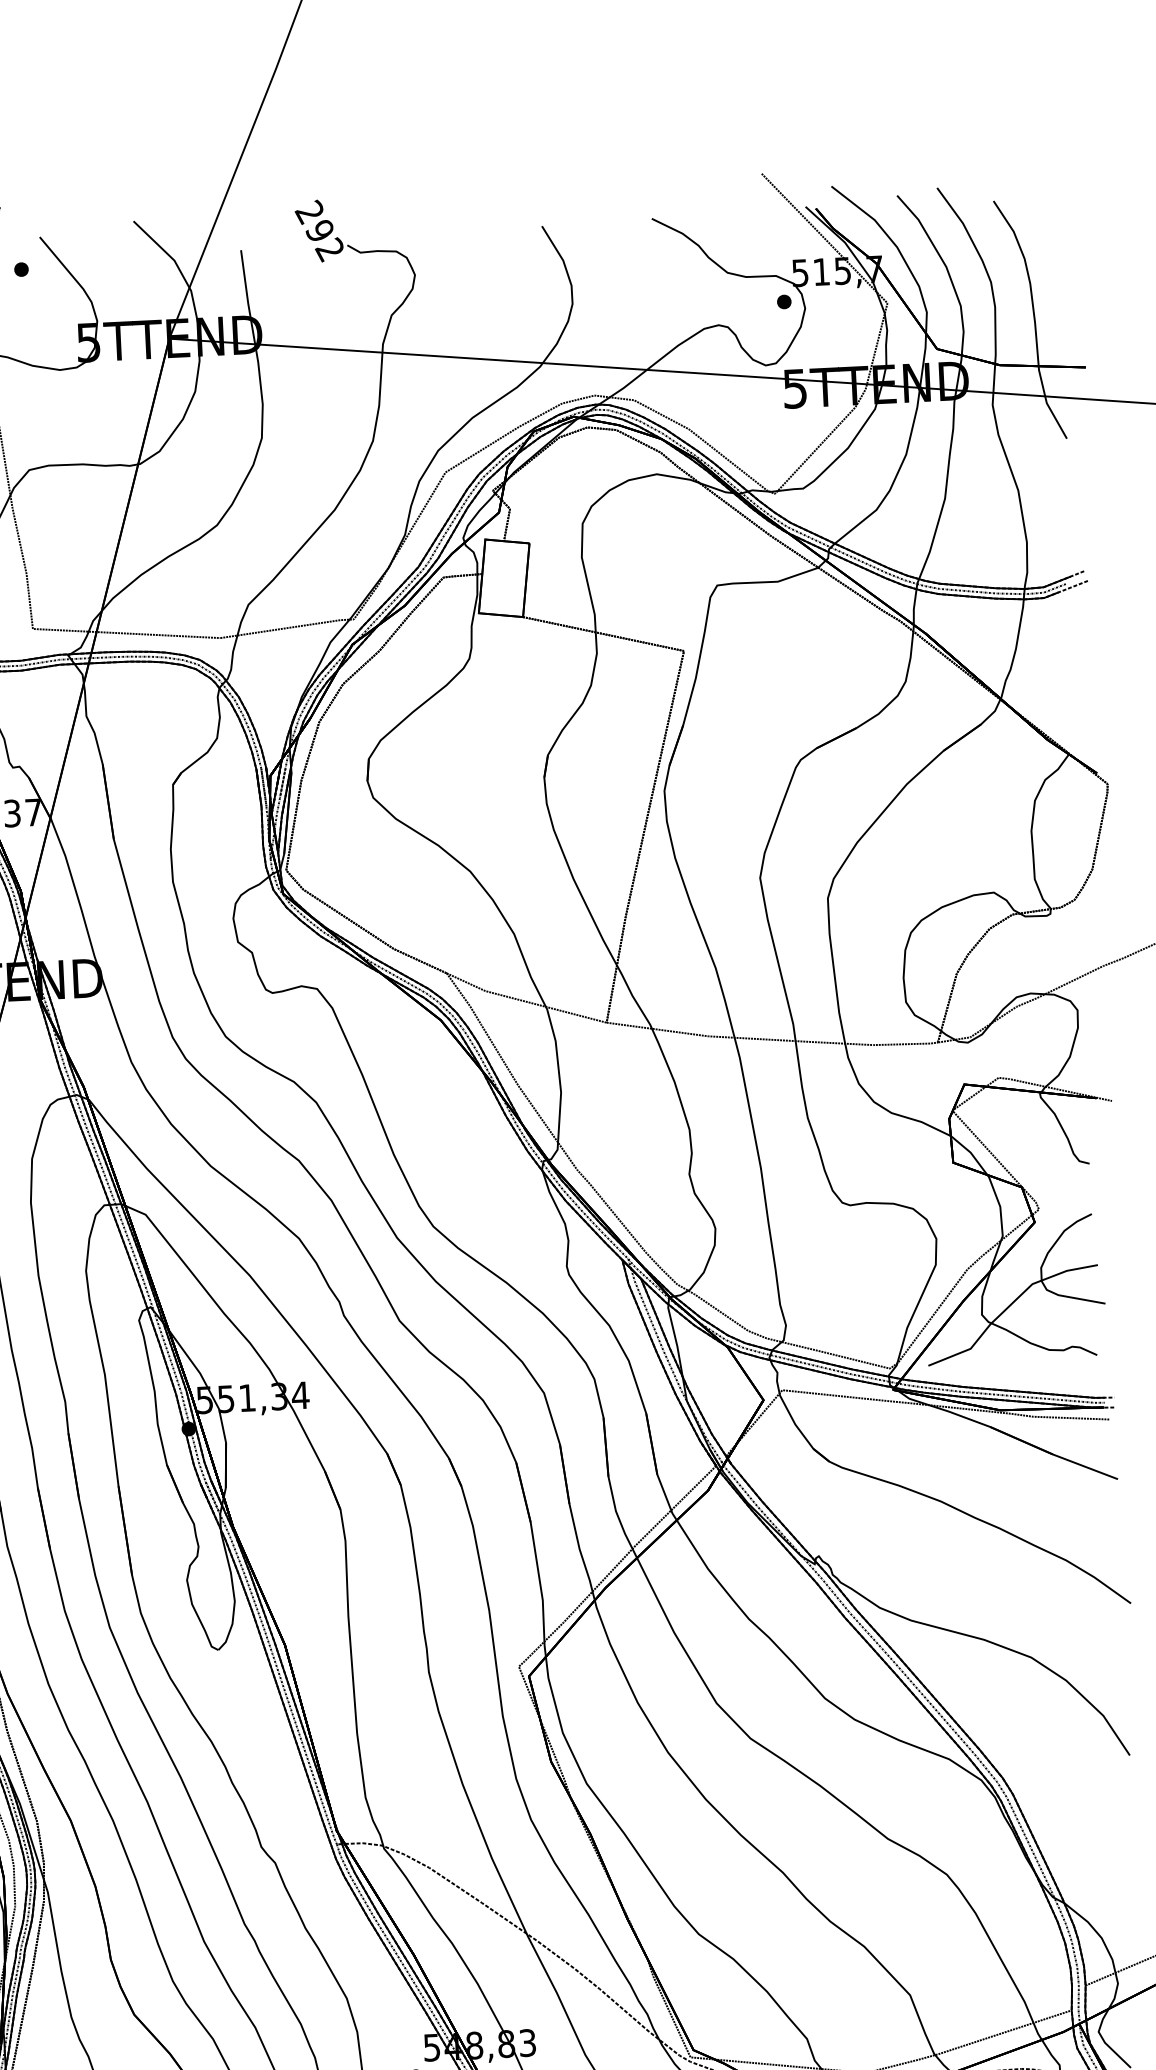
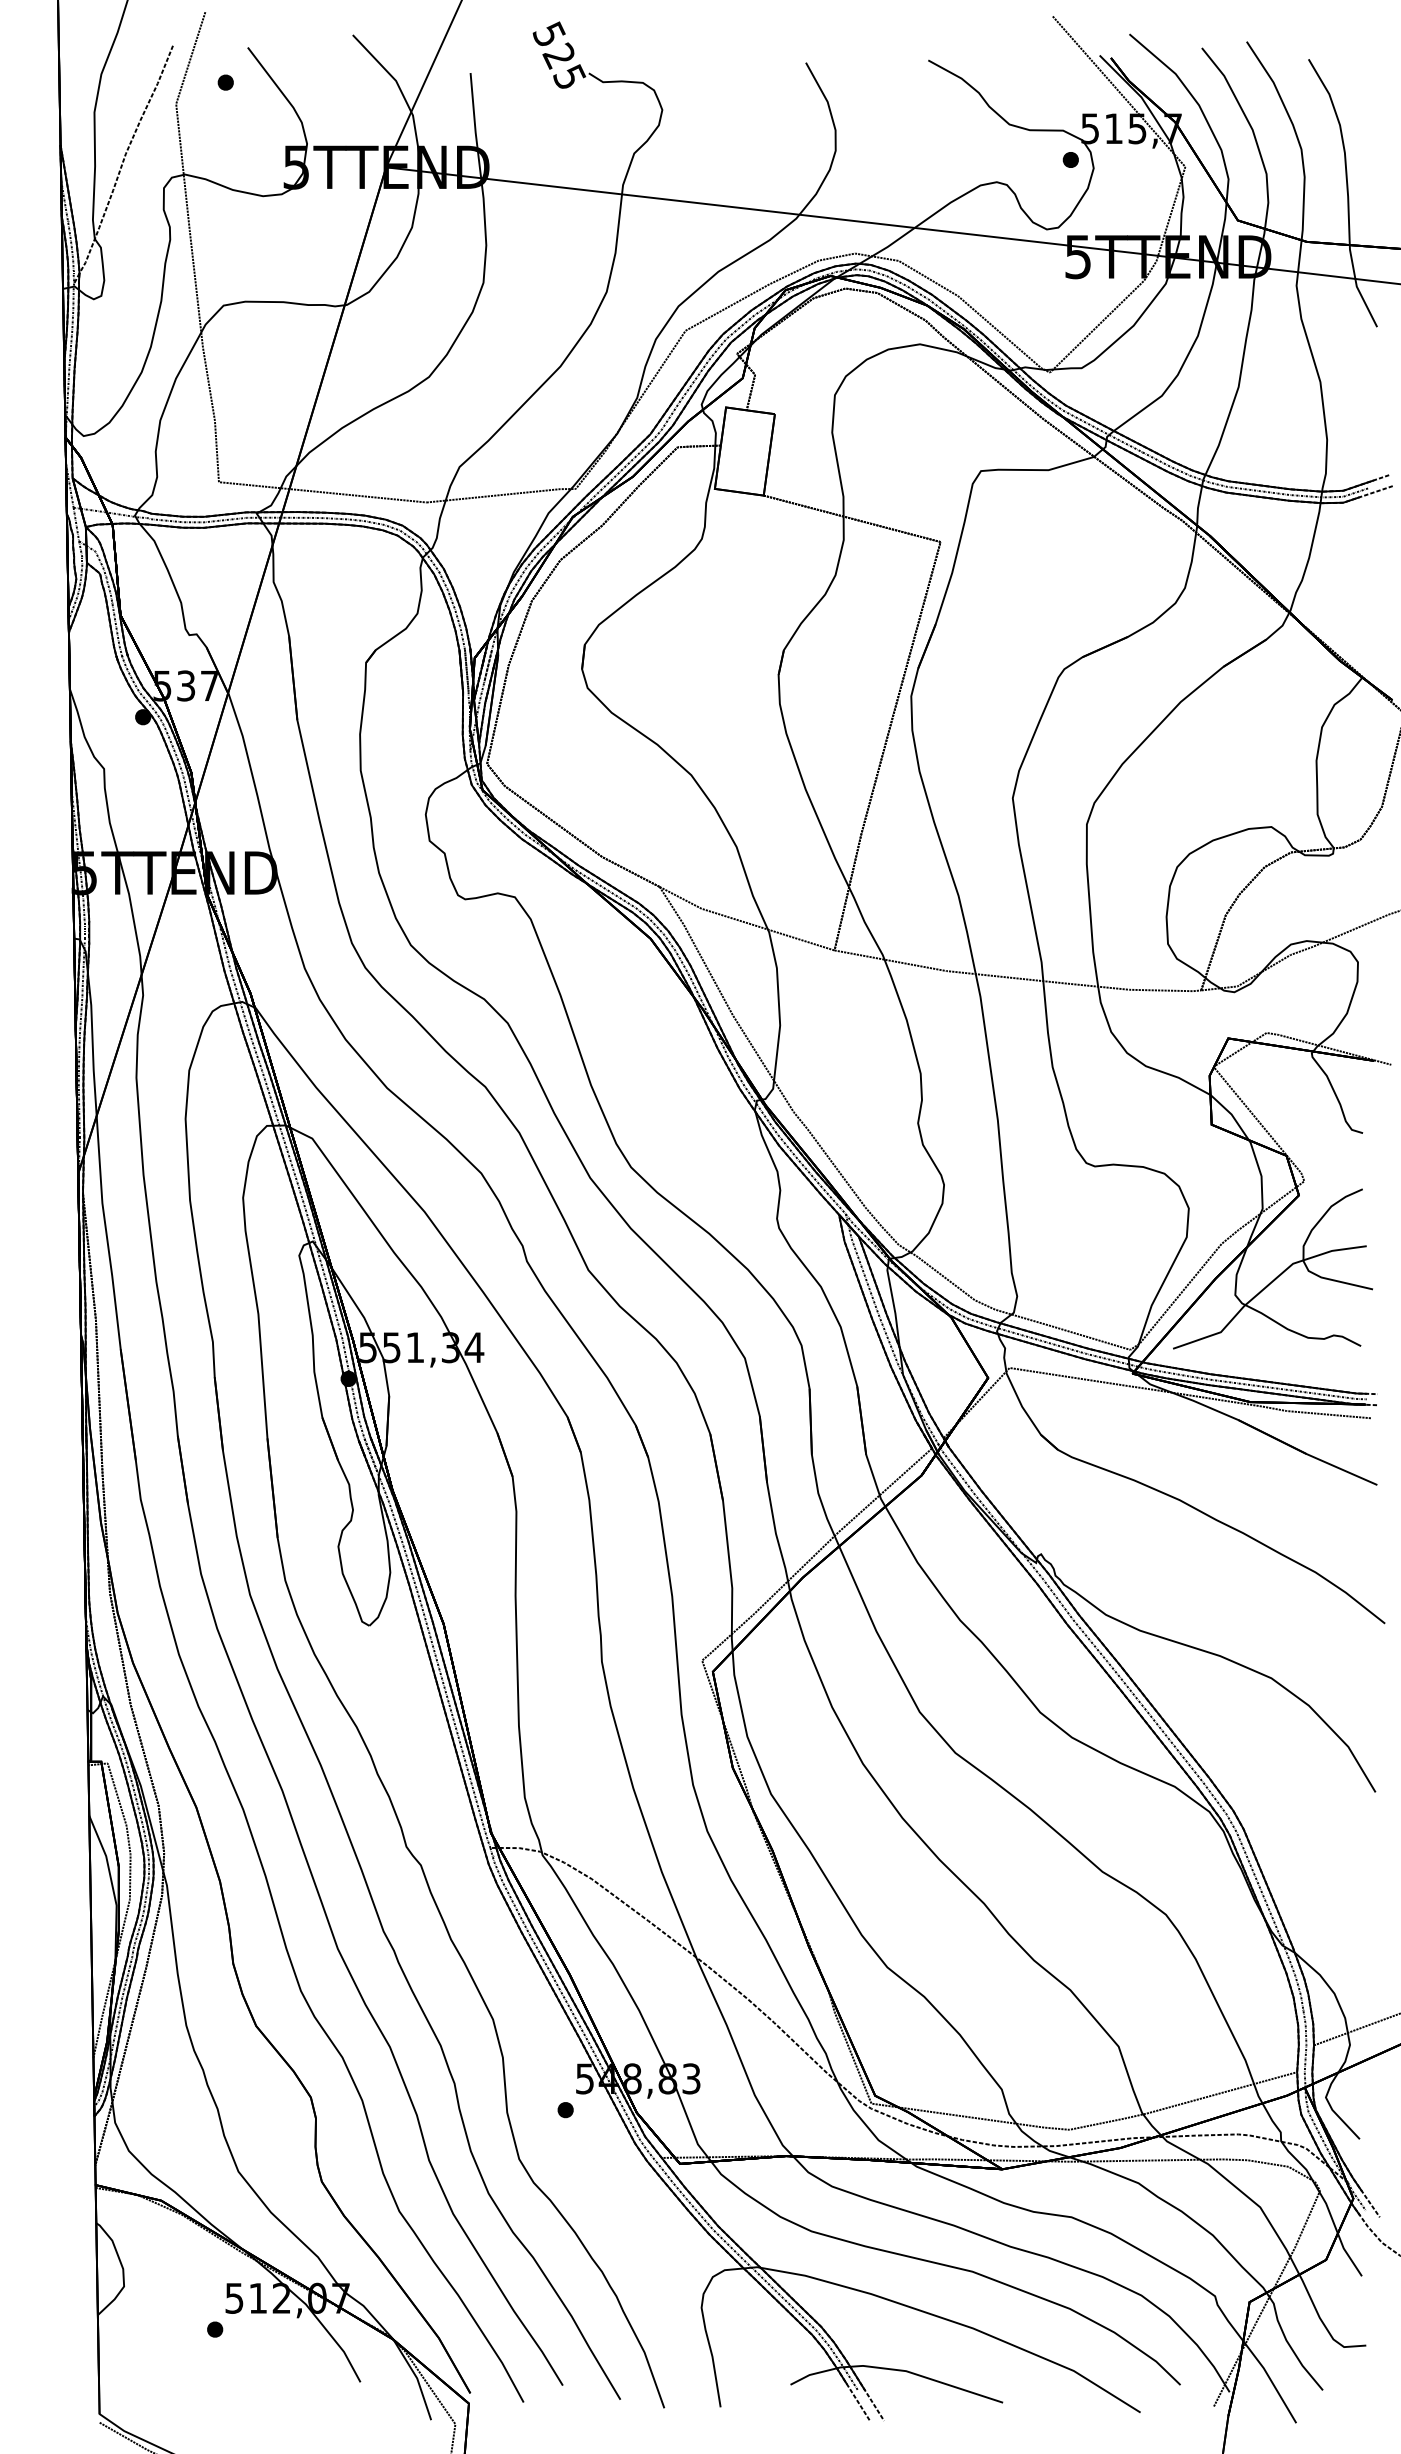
text: (320, 230) -> (559, 55), 292 -> 525

